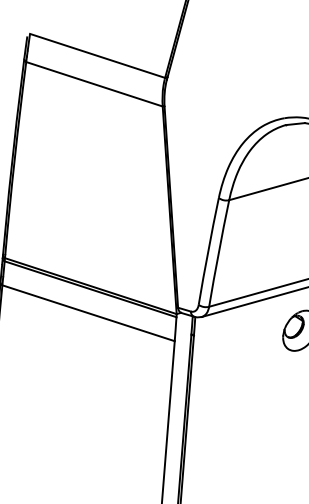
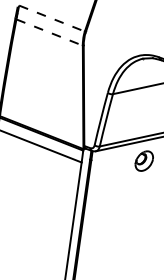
line: (98, 55) -> (52, 18), solid -> dashed
line: (94, 84) -> (49, 32), solid -> dashed

